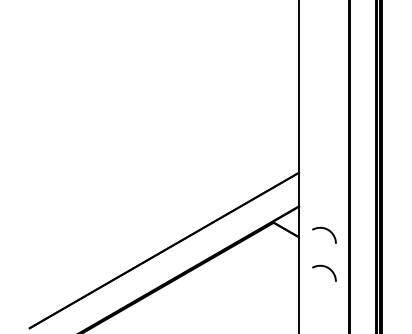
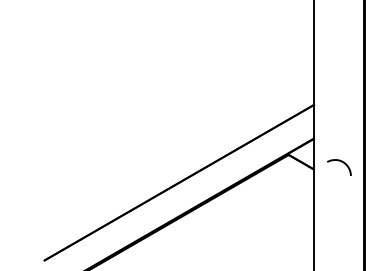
curve: (326, 268) -> (341, 200), removed

